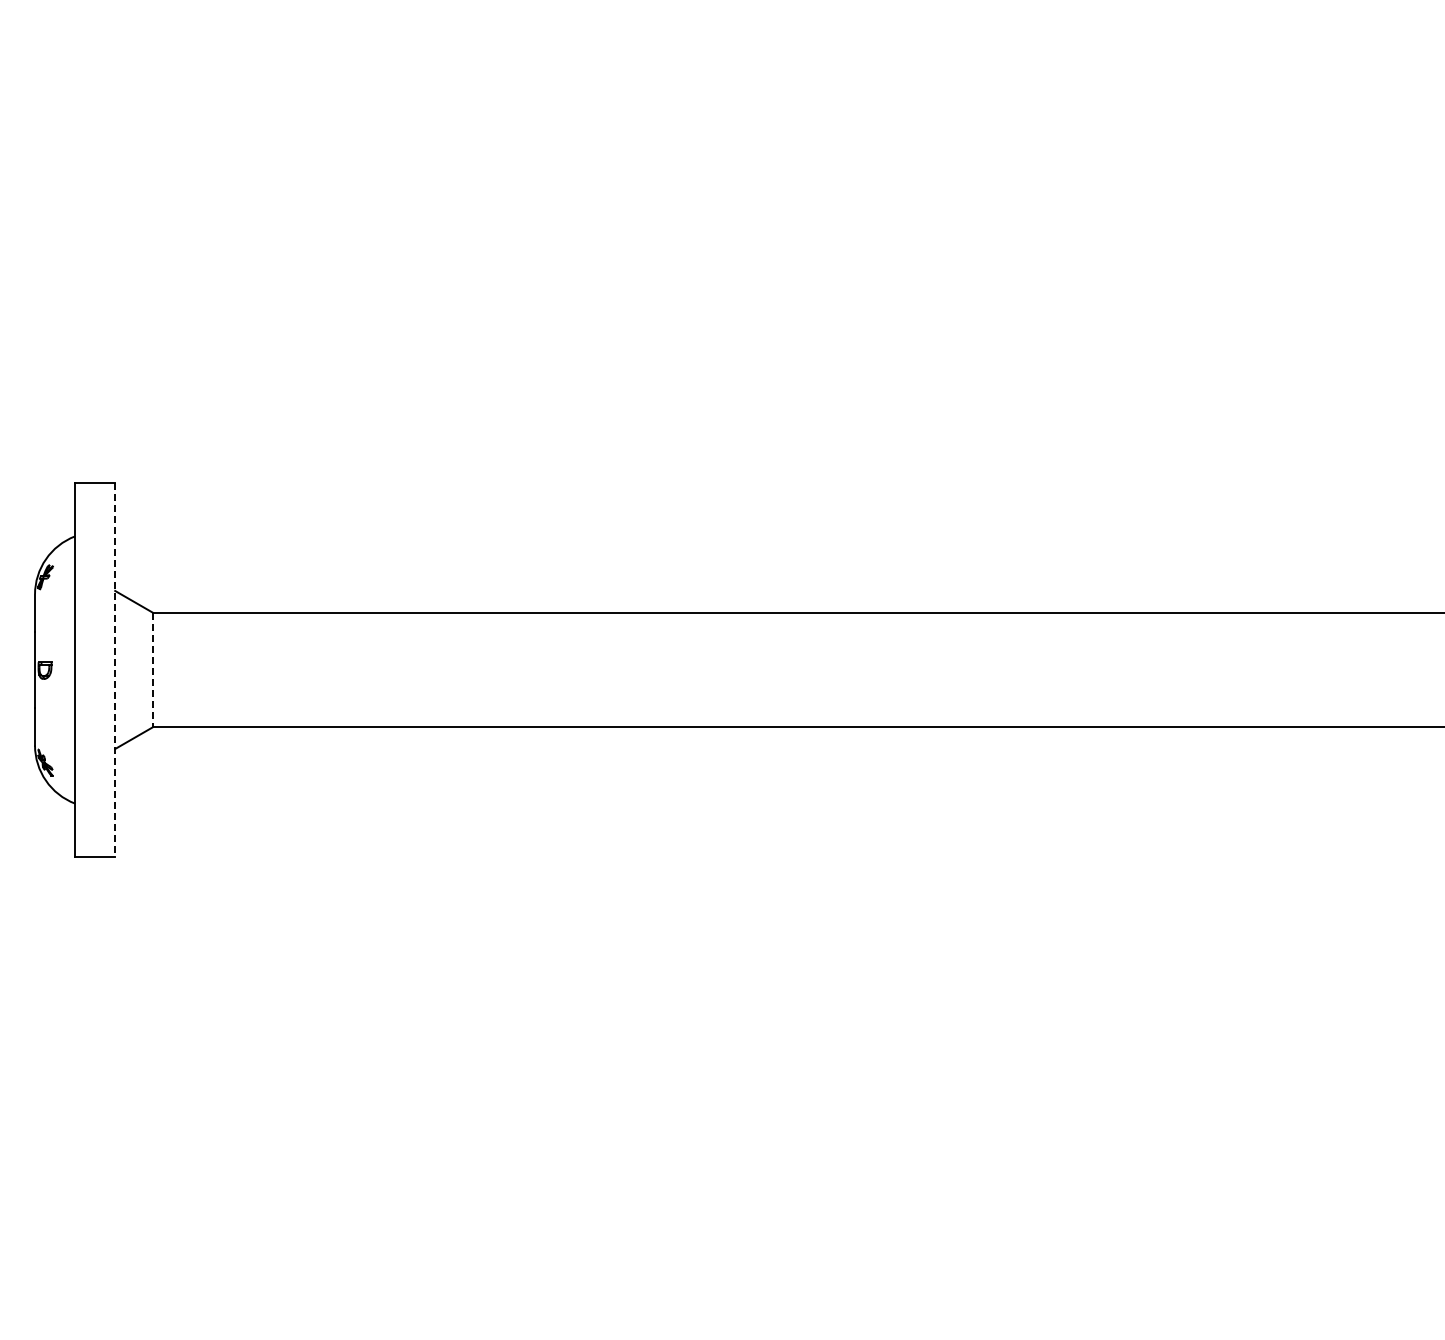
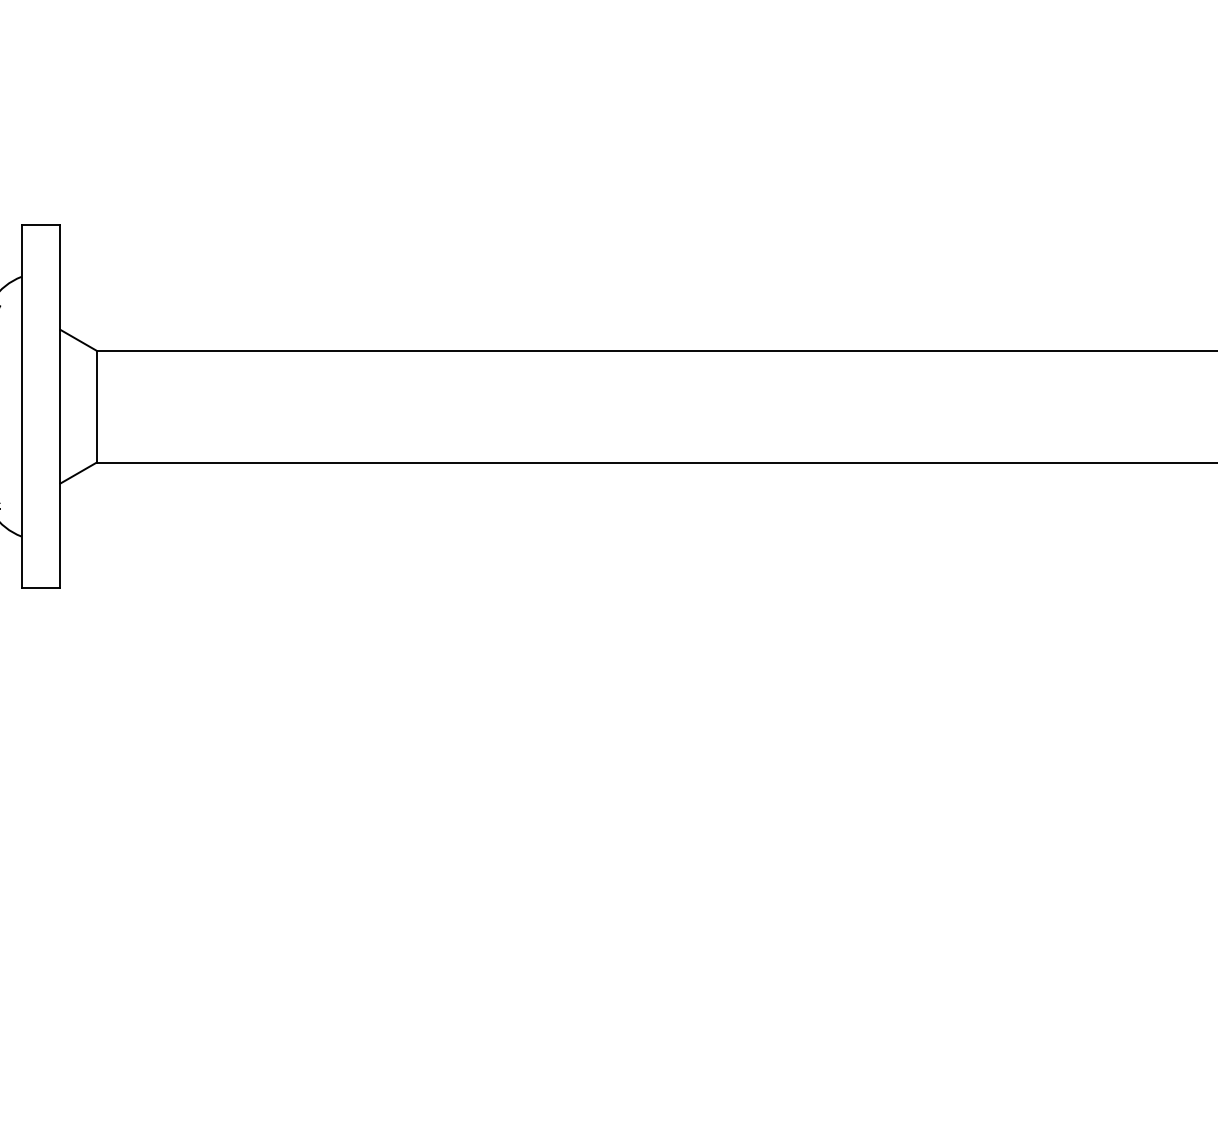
line: (115, 670) -> (60, 407), dashed -> solid
line: (152, 670) -> (96, 407), dashed -> solid

